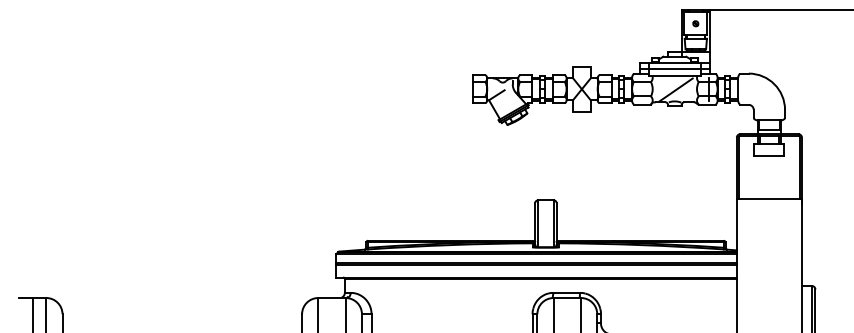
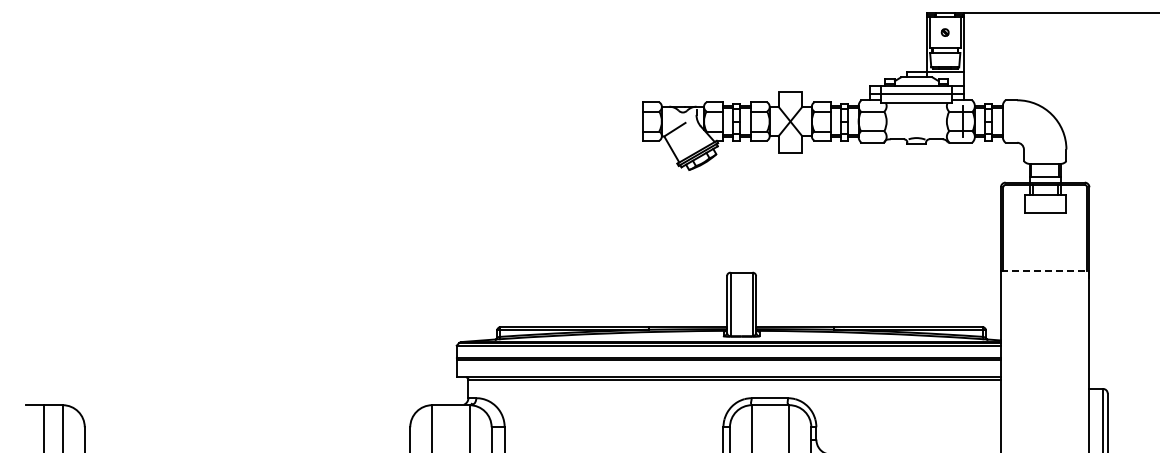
line: (676, 89) -> (918, 122), removed
line: (769, 198) -> (1045, 270), solid -> dashed

